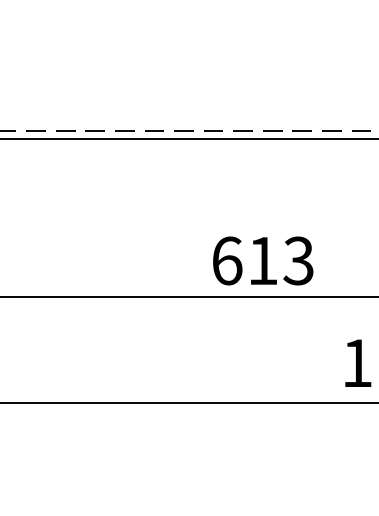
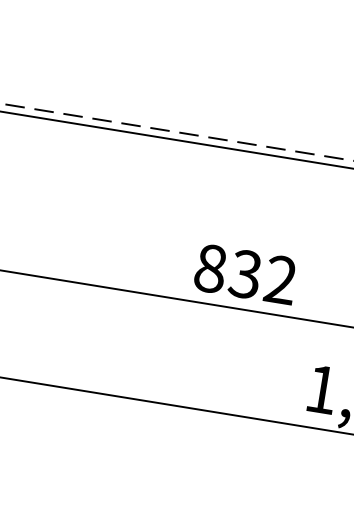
text: (262, 260) -> (245, 273), 613 -> 832

